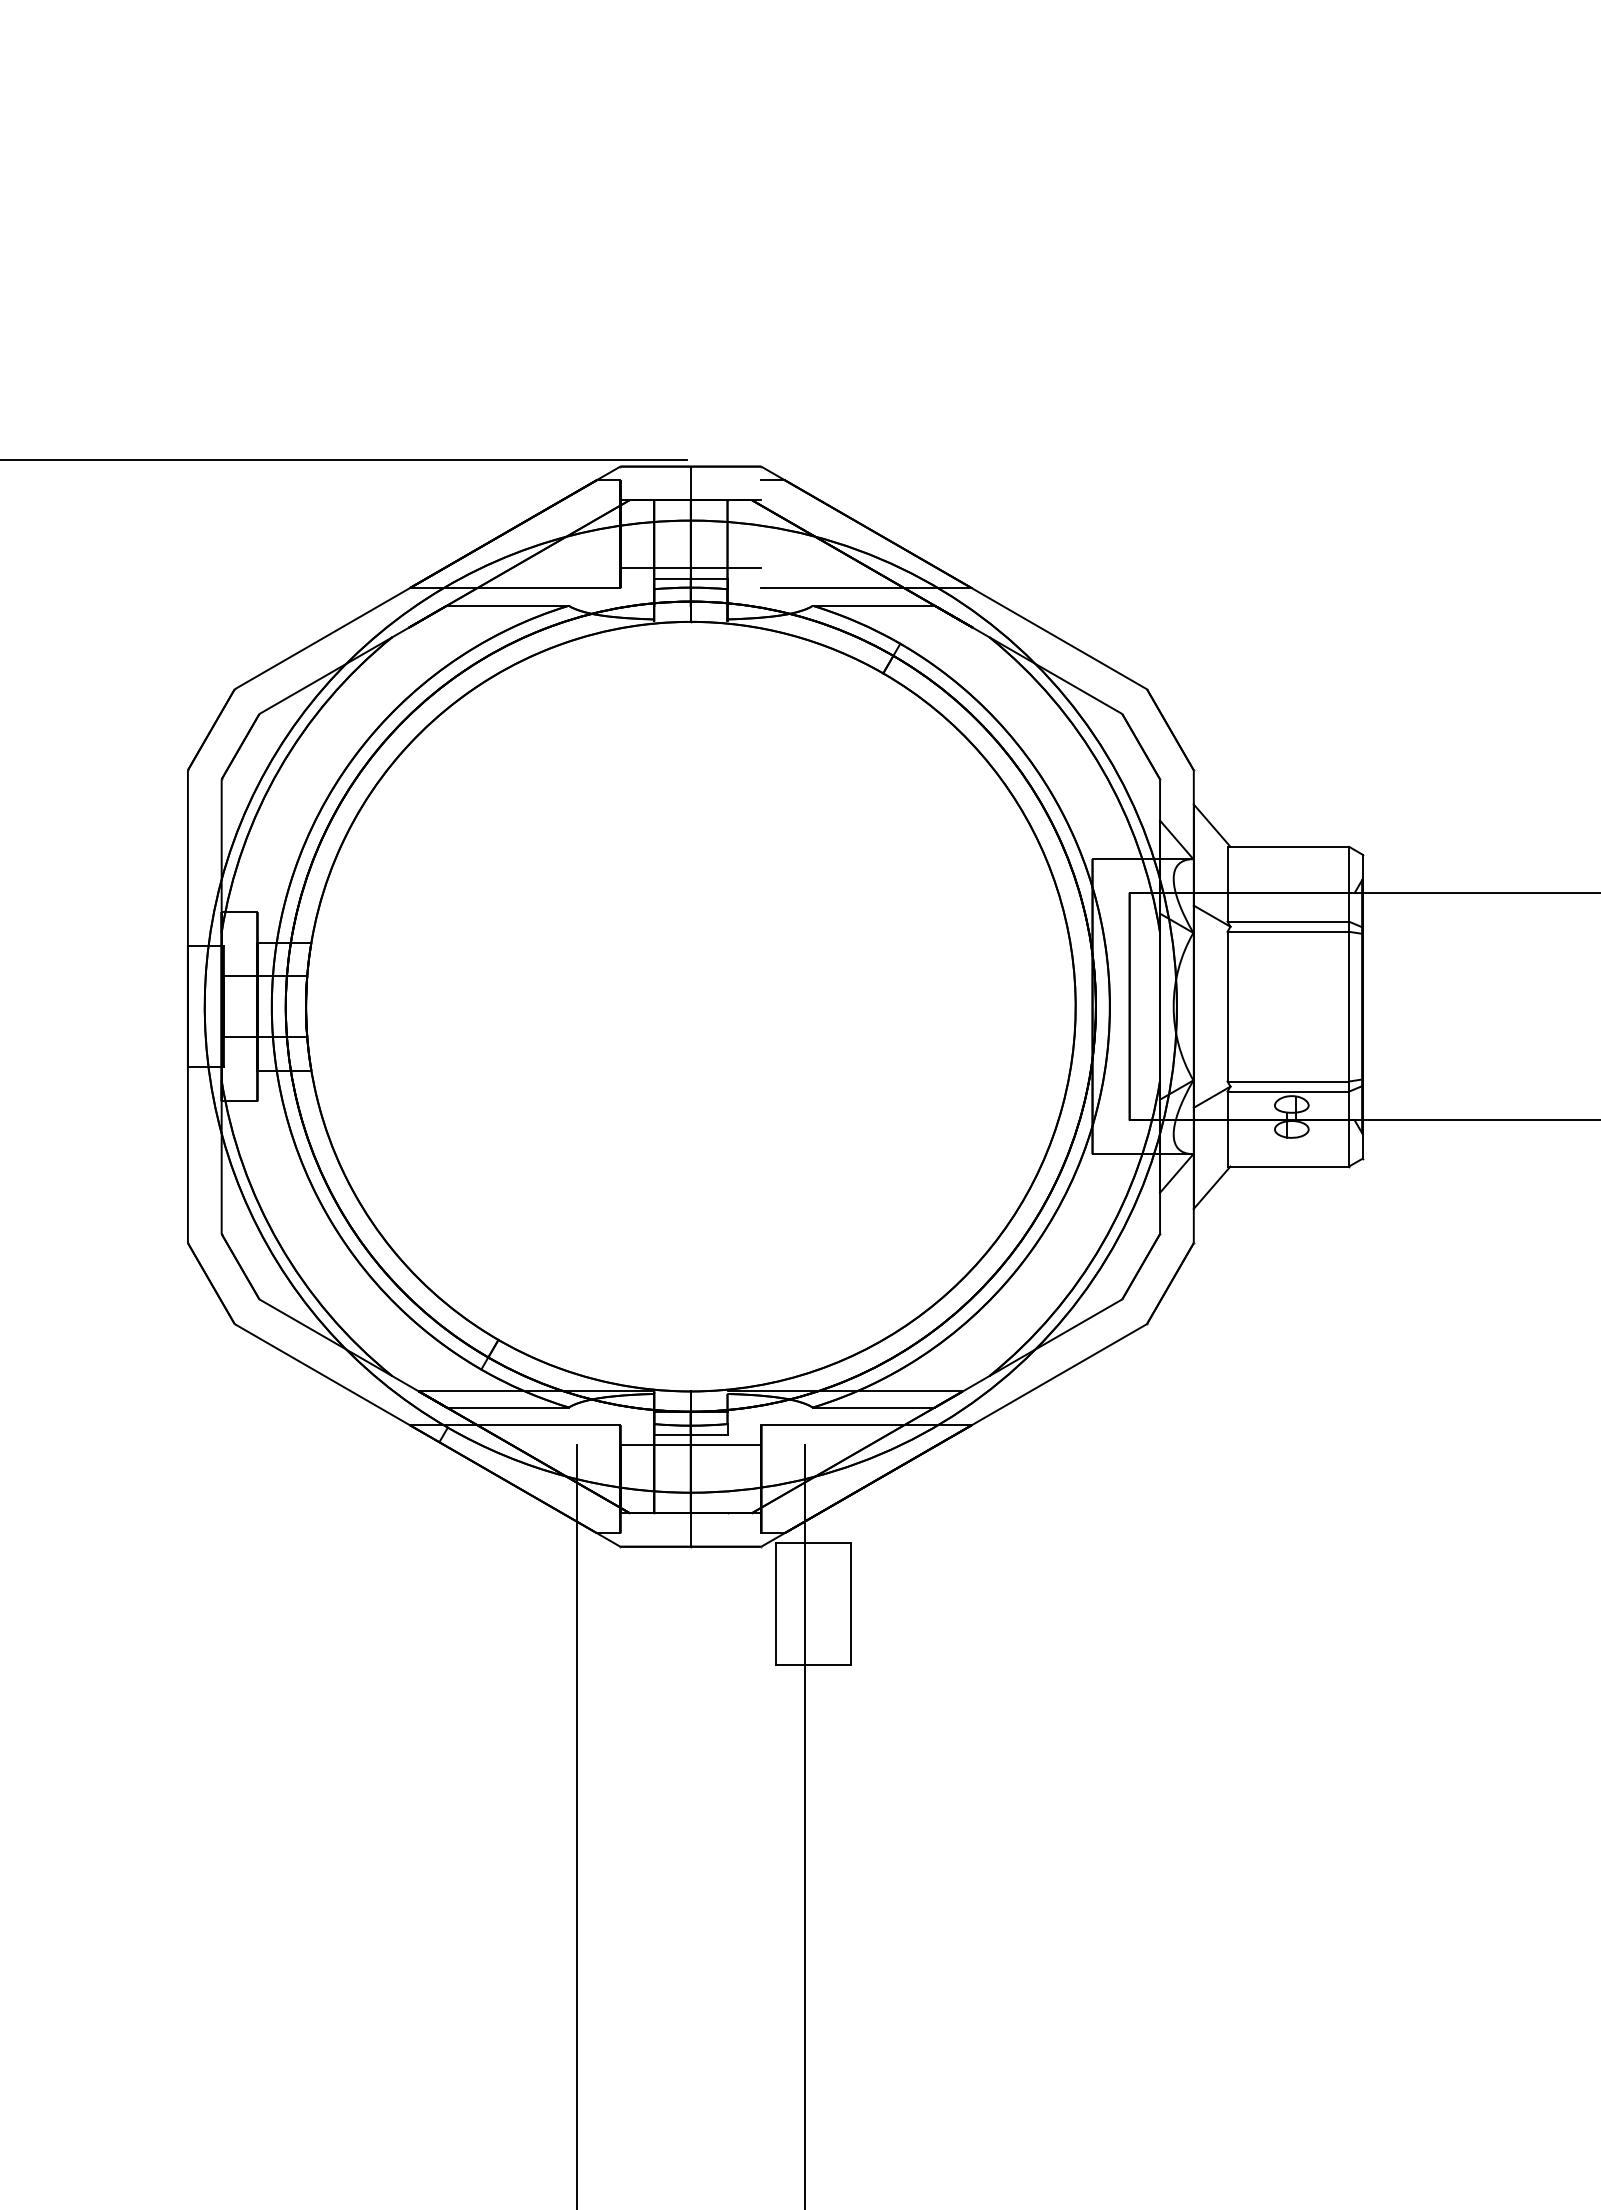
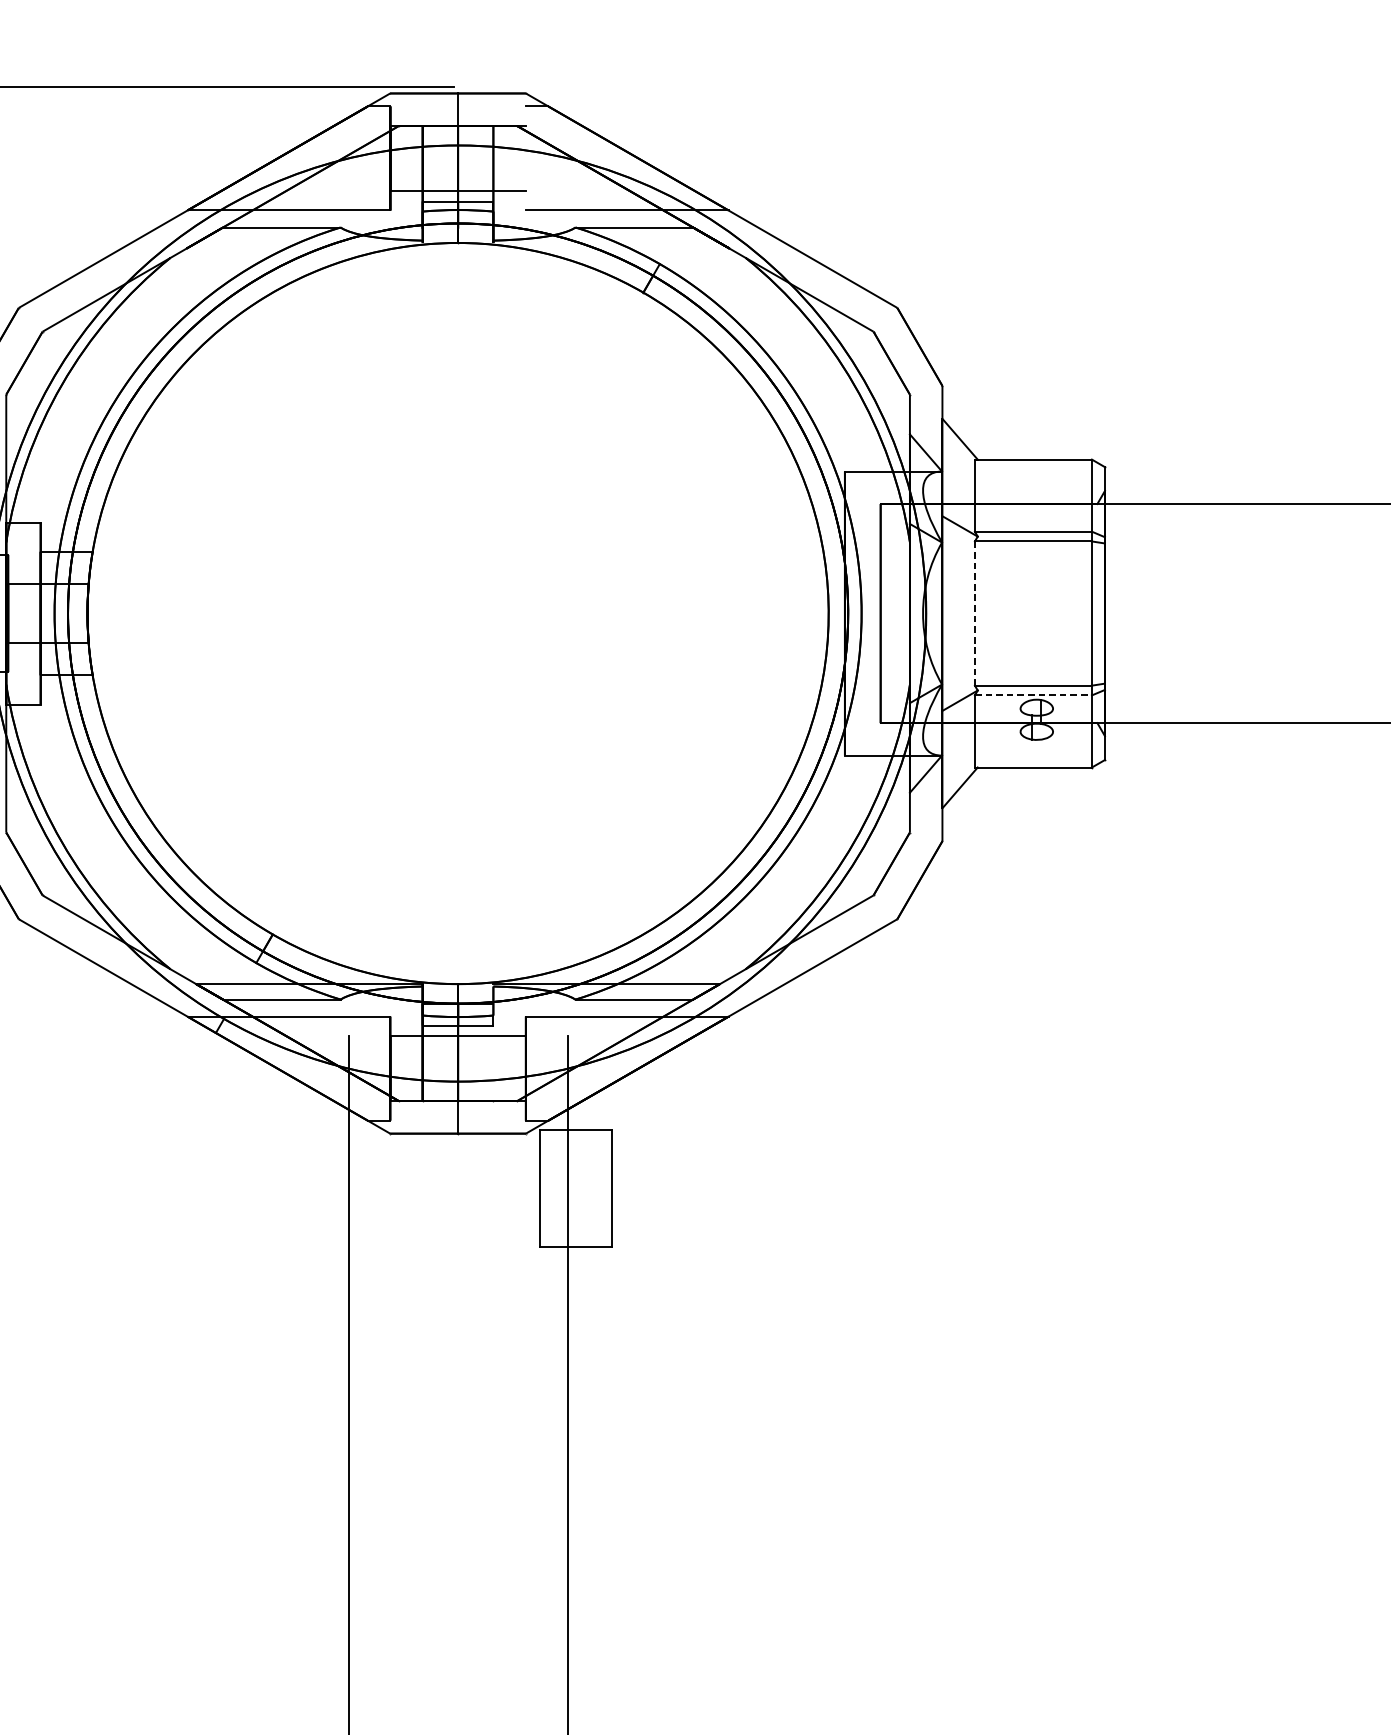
line: (1227, 1006) -> (974, 613), solid -> dashed
line: (1288, 1091) -> (1033, 695), solid -> dashed

